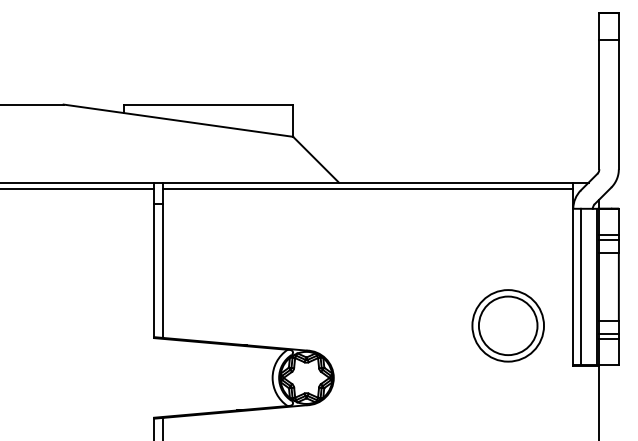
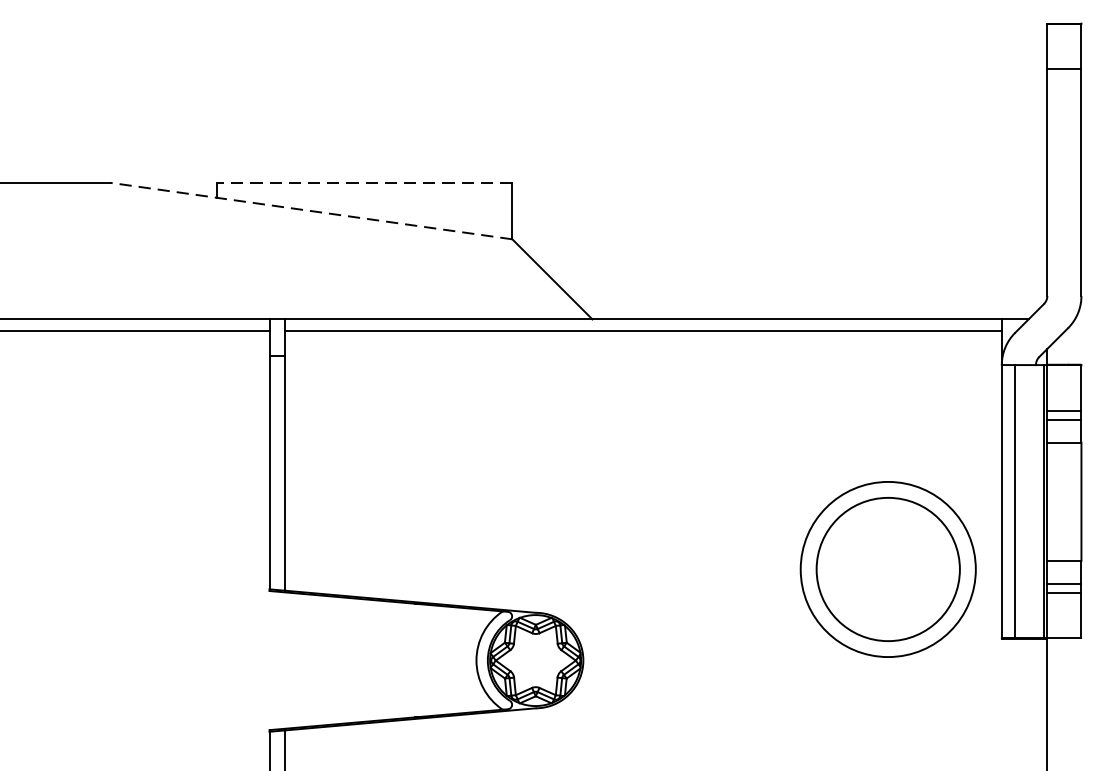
line: (208, 104) -> (364, 182), solid -> dashed
line: (178, 120) -> (312, 210), solid -> dashed
part: (507, 325) -> (886, 568), size x1.4

